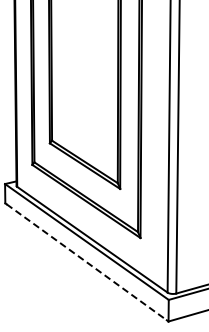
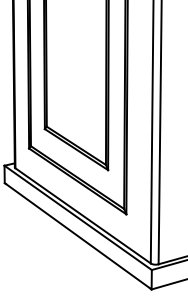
line: (86, 262) -> (77, 236), dashed -> solid

